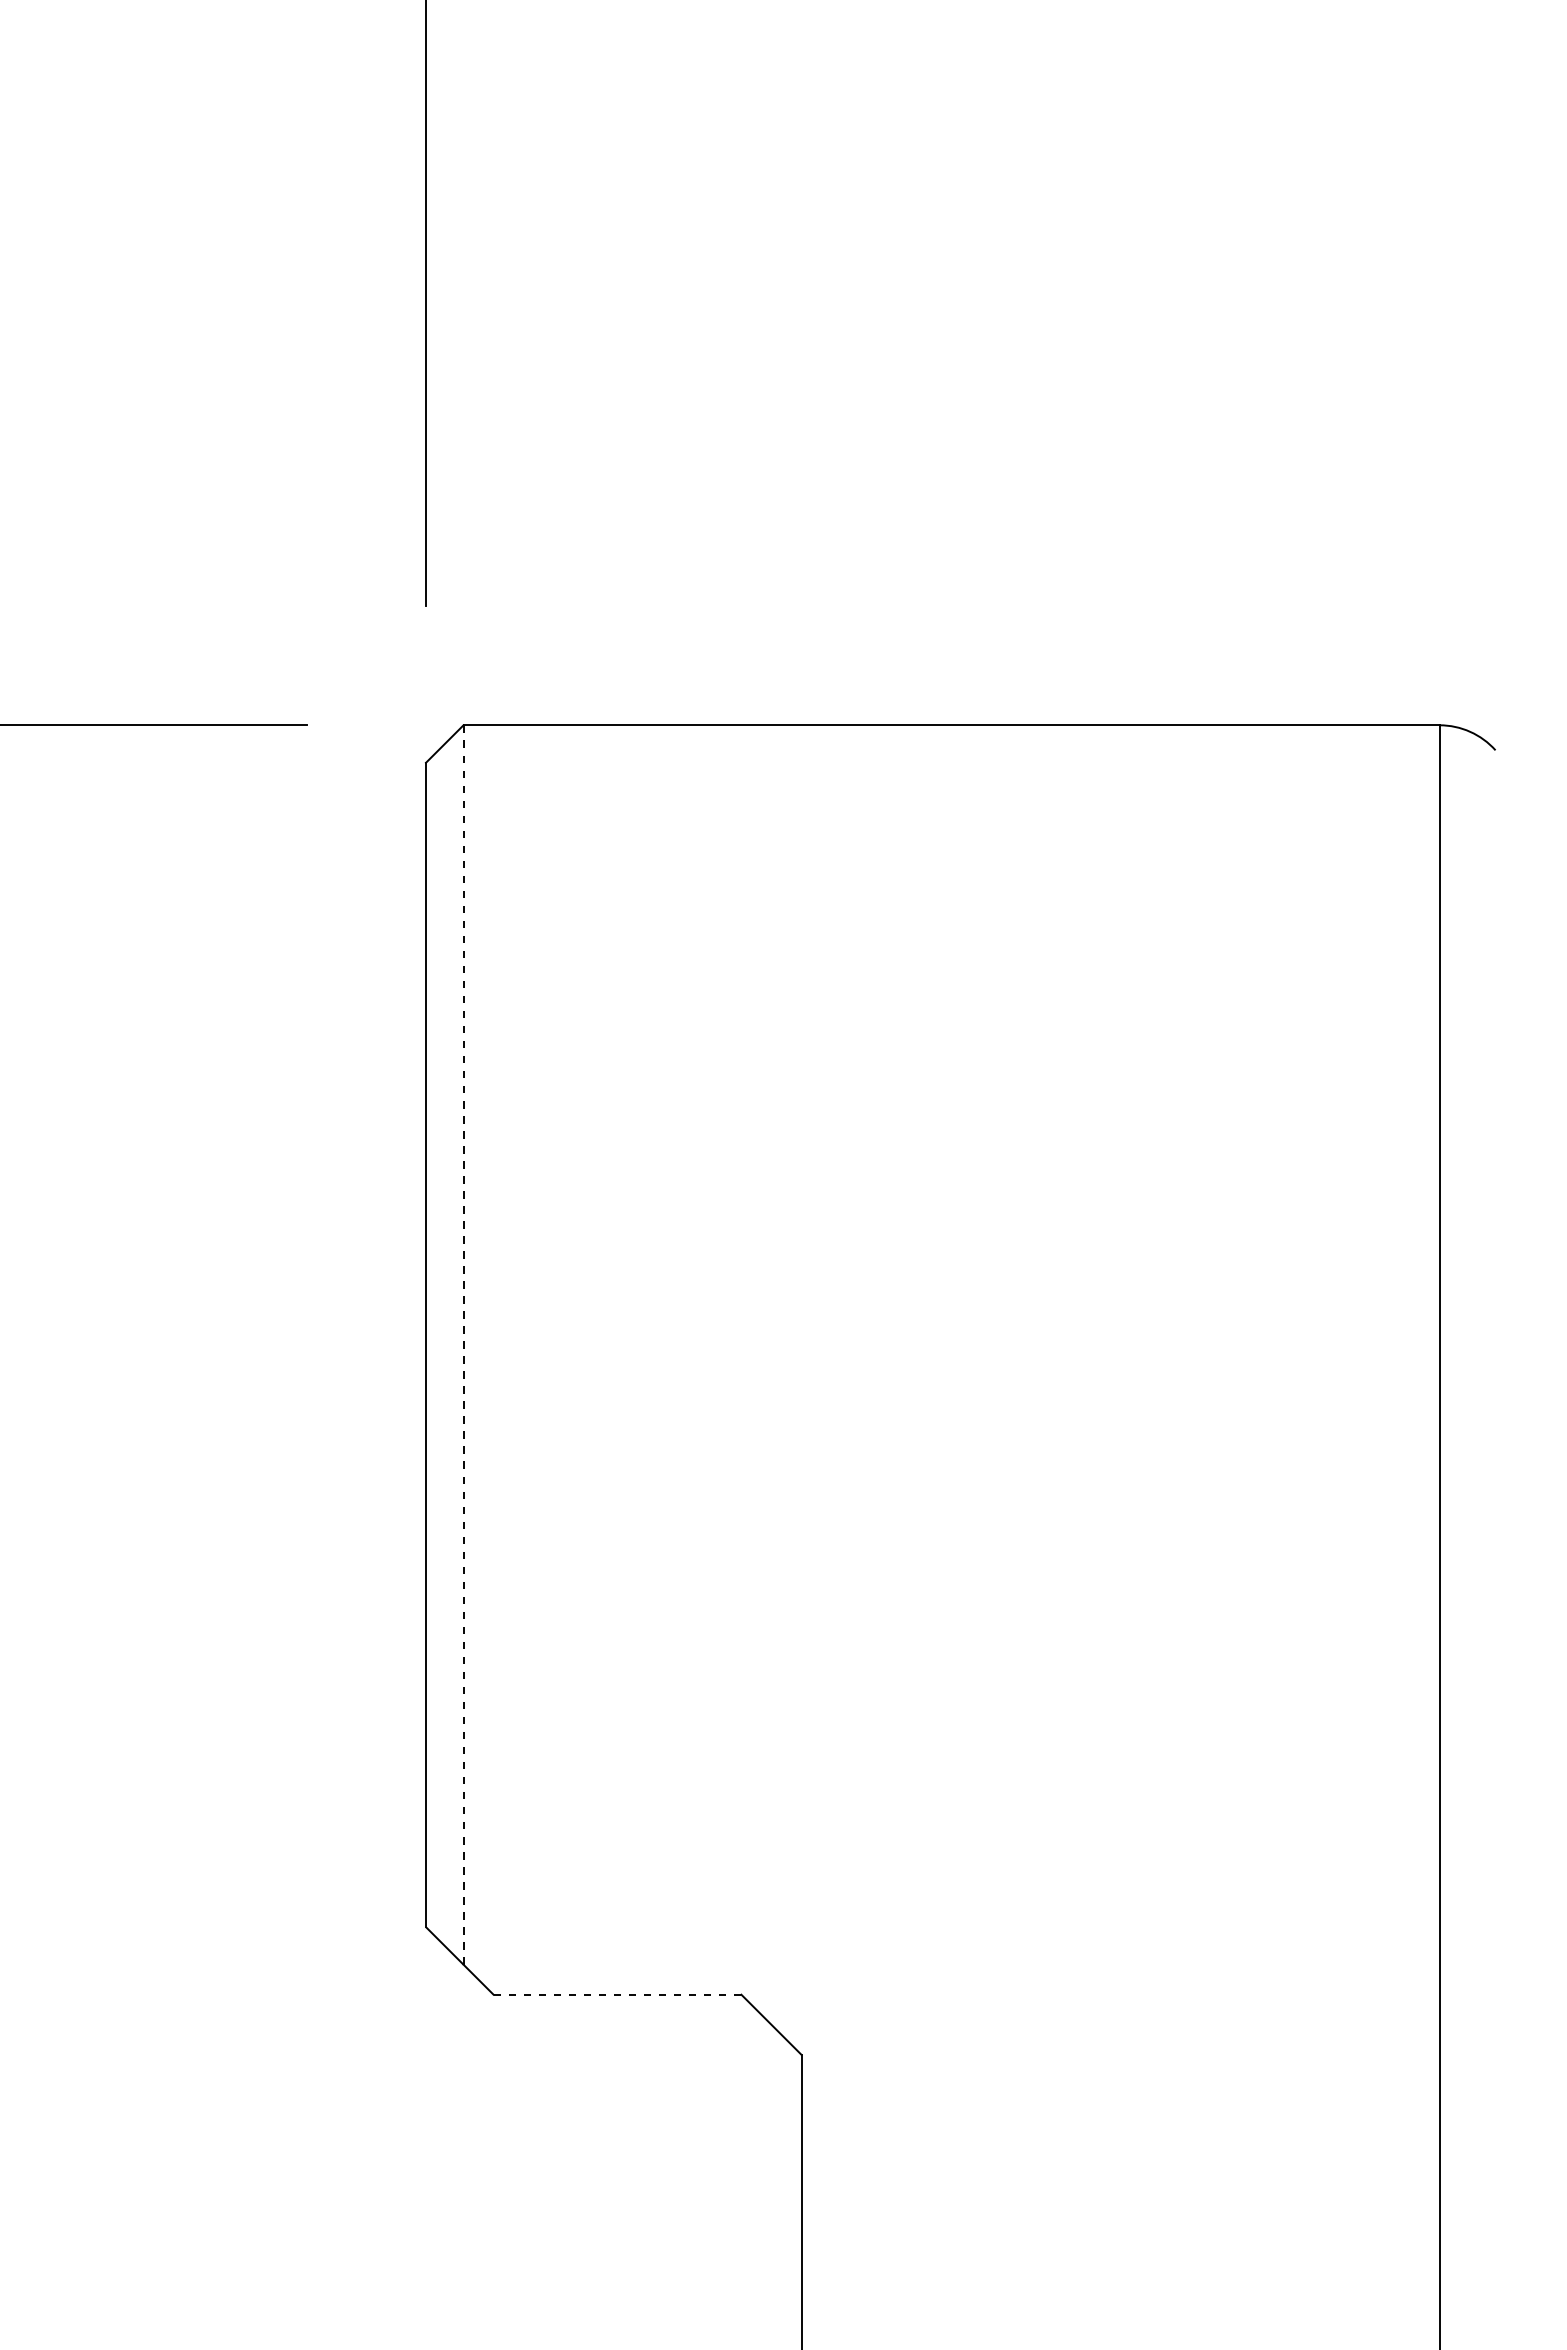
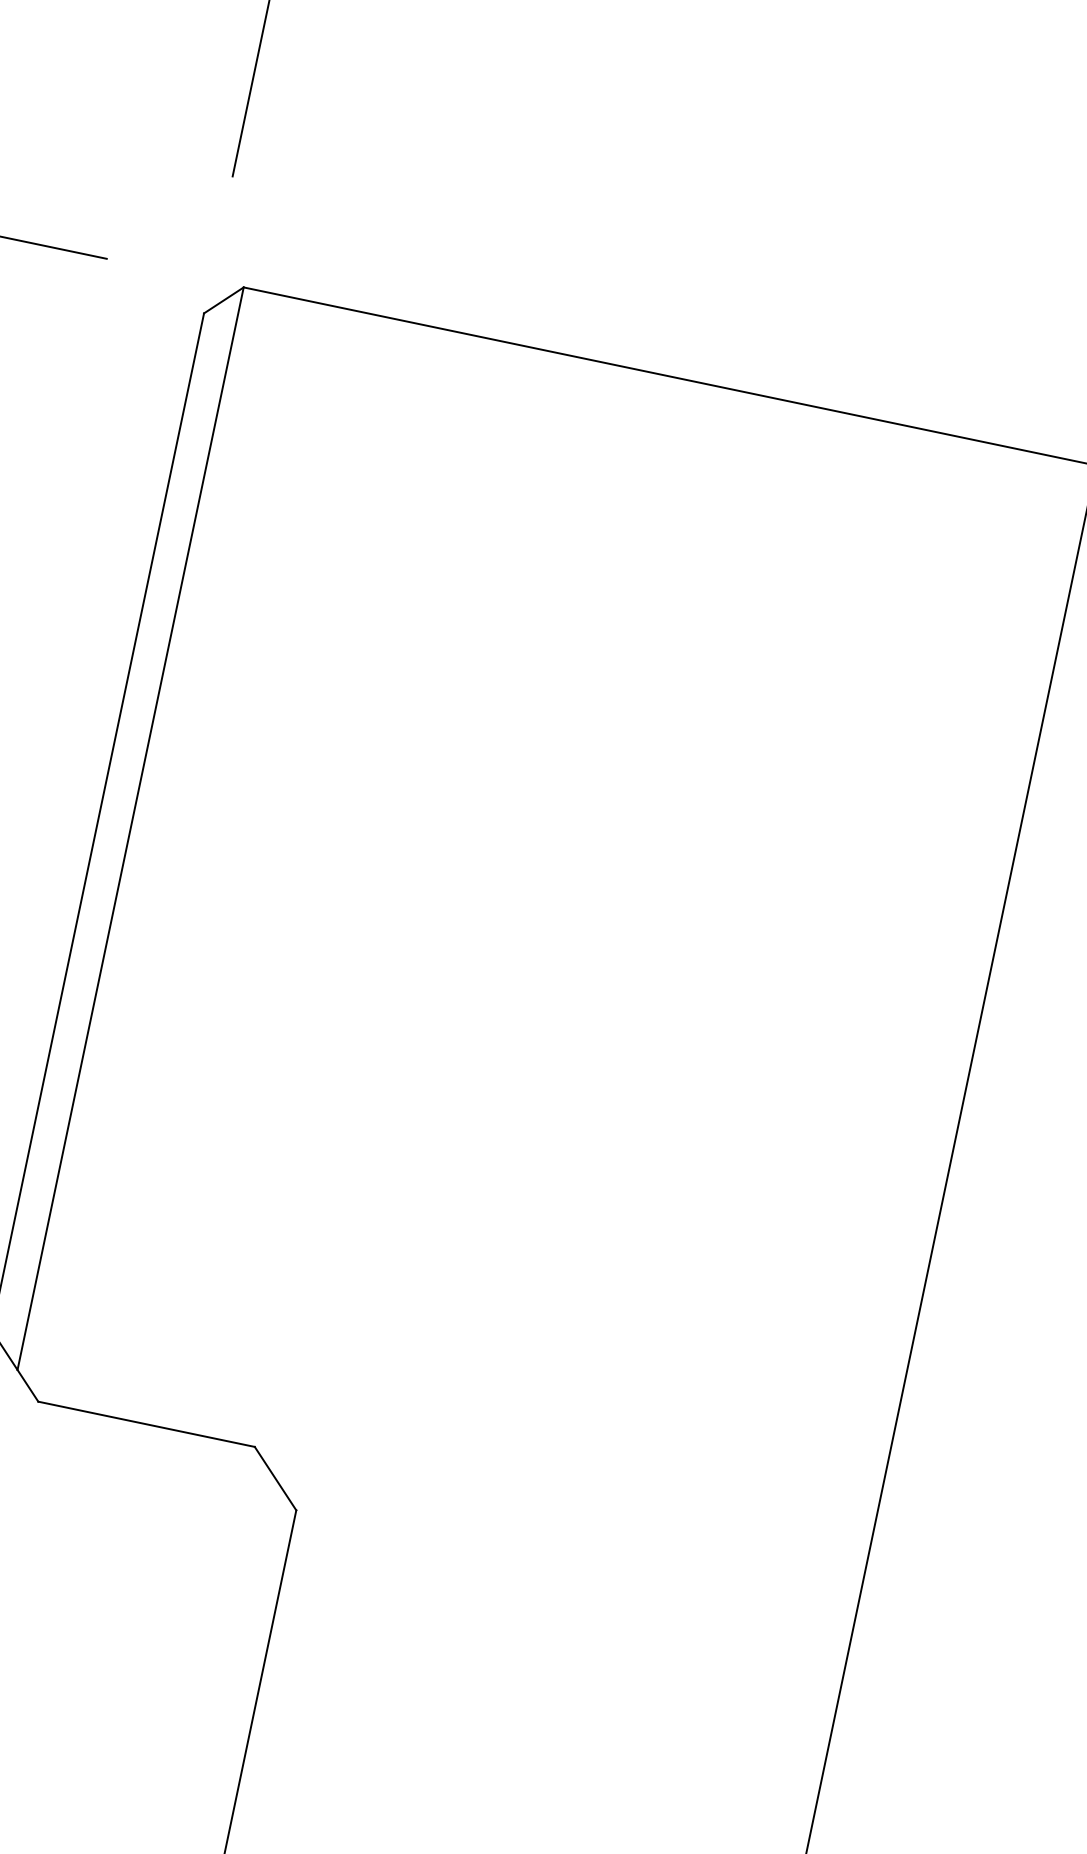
line: (463, 1344) -> (130, 828), dashed -> solid
line: (617, 1994) -> (146, 1424), dashed -> solid

